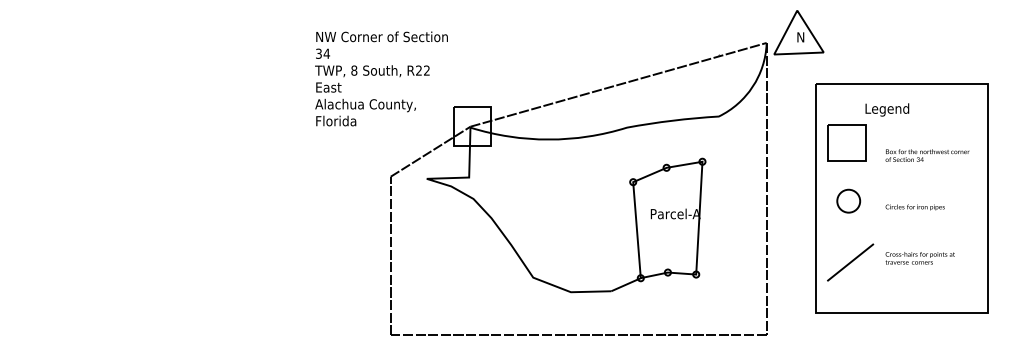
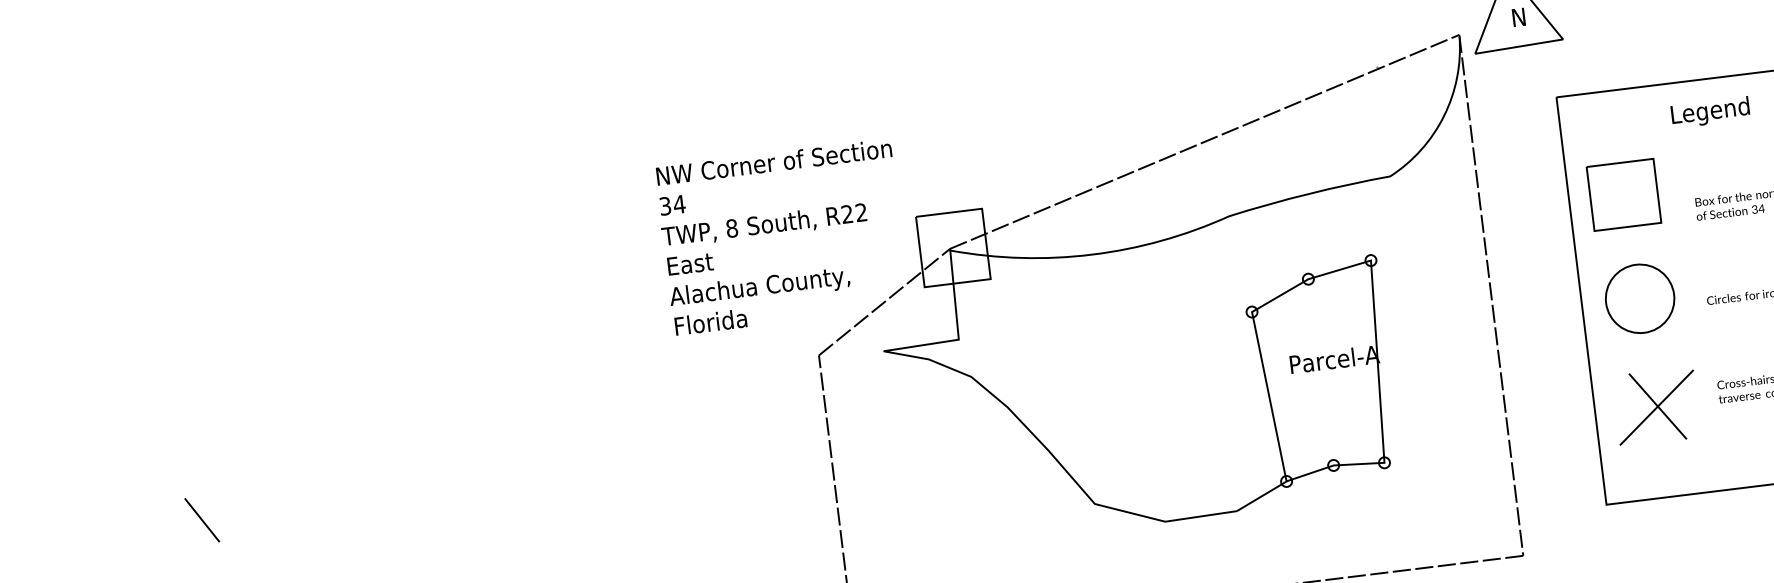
text: (381, 78) -> (782, 236), moved
text: (887, 109) -> (1710, 111), moved
circle: (848, 201) -> (1639, 299), size x1.67
line: (38, 225) -> (202, 519), added
line: (850, 261) -> (1656, 405), added

